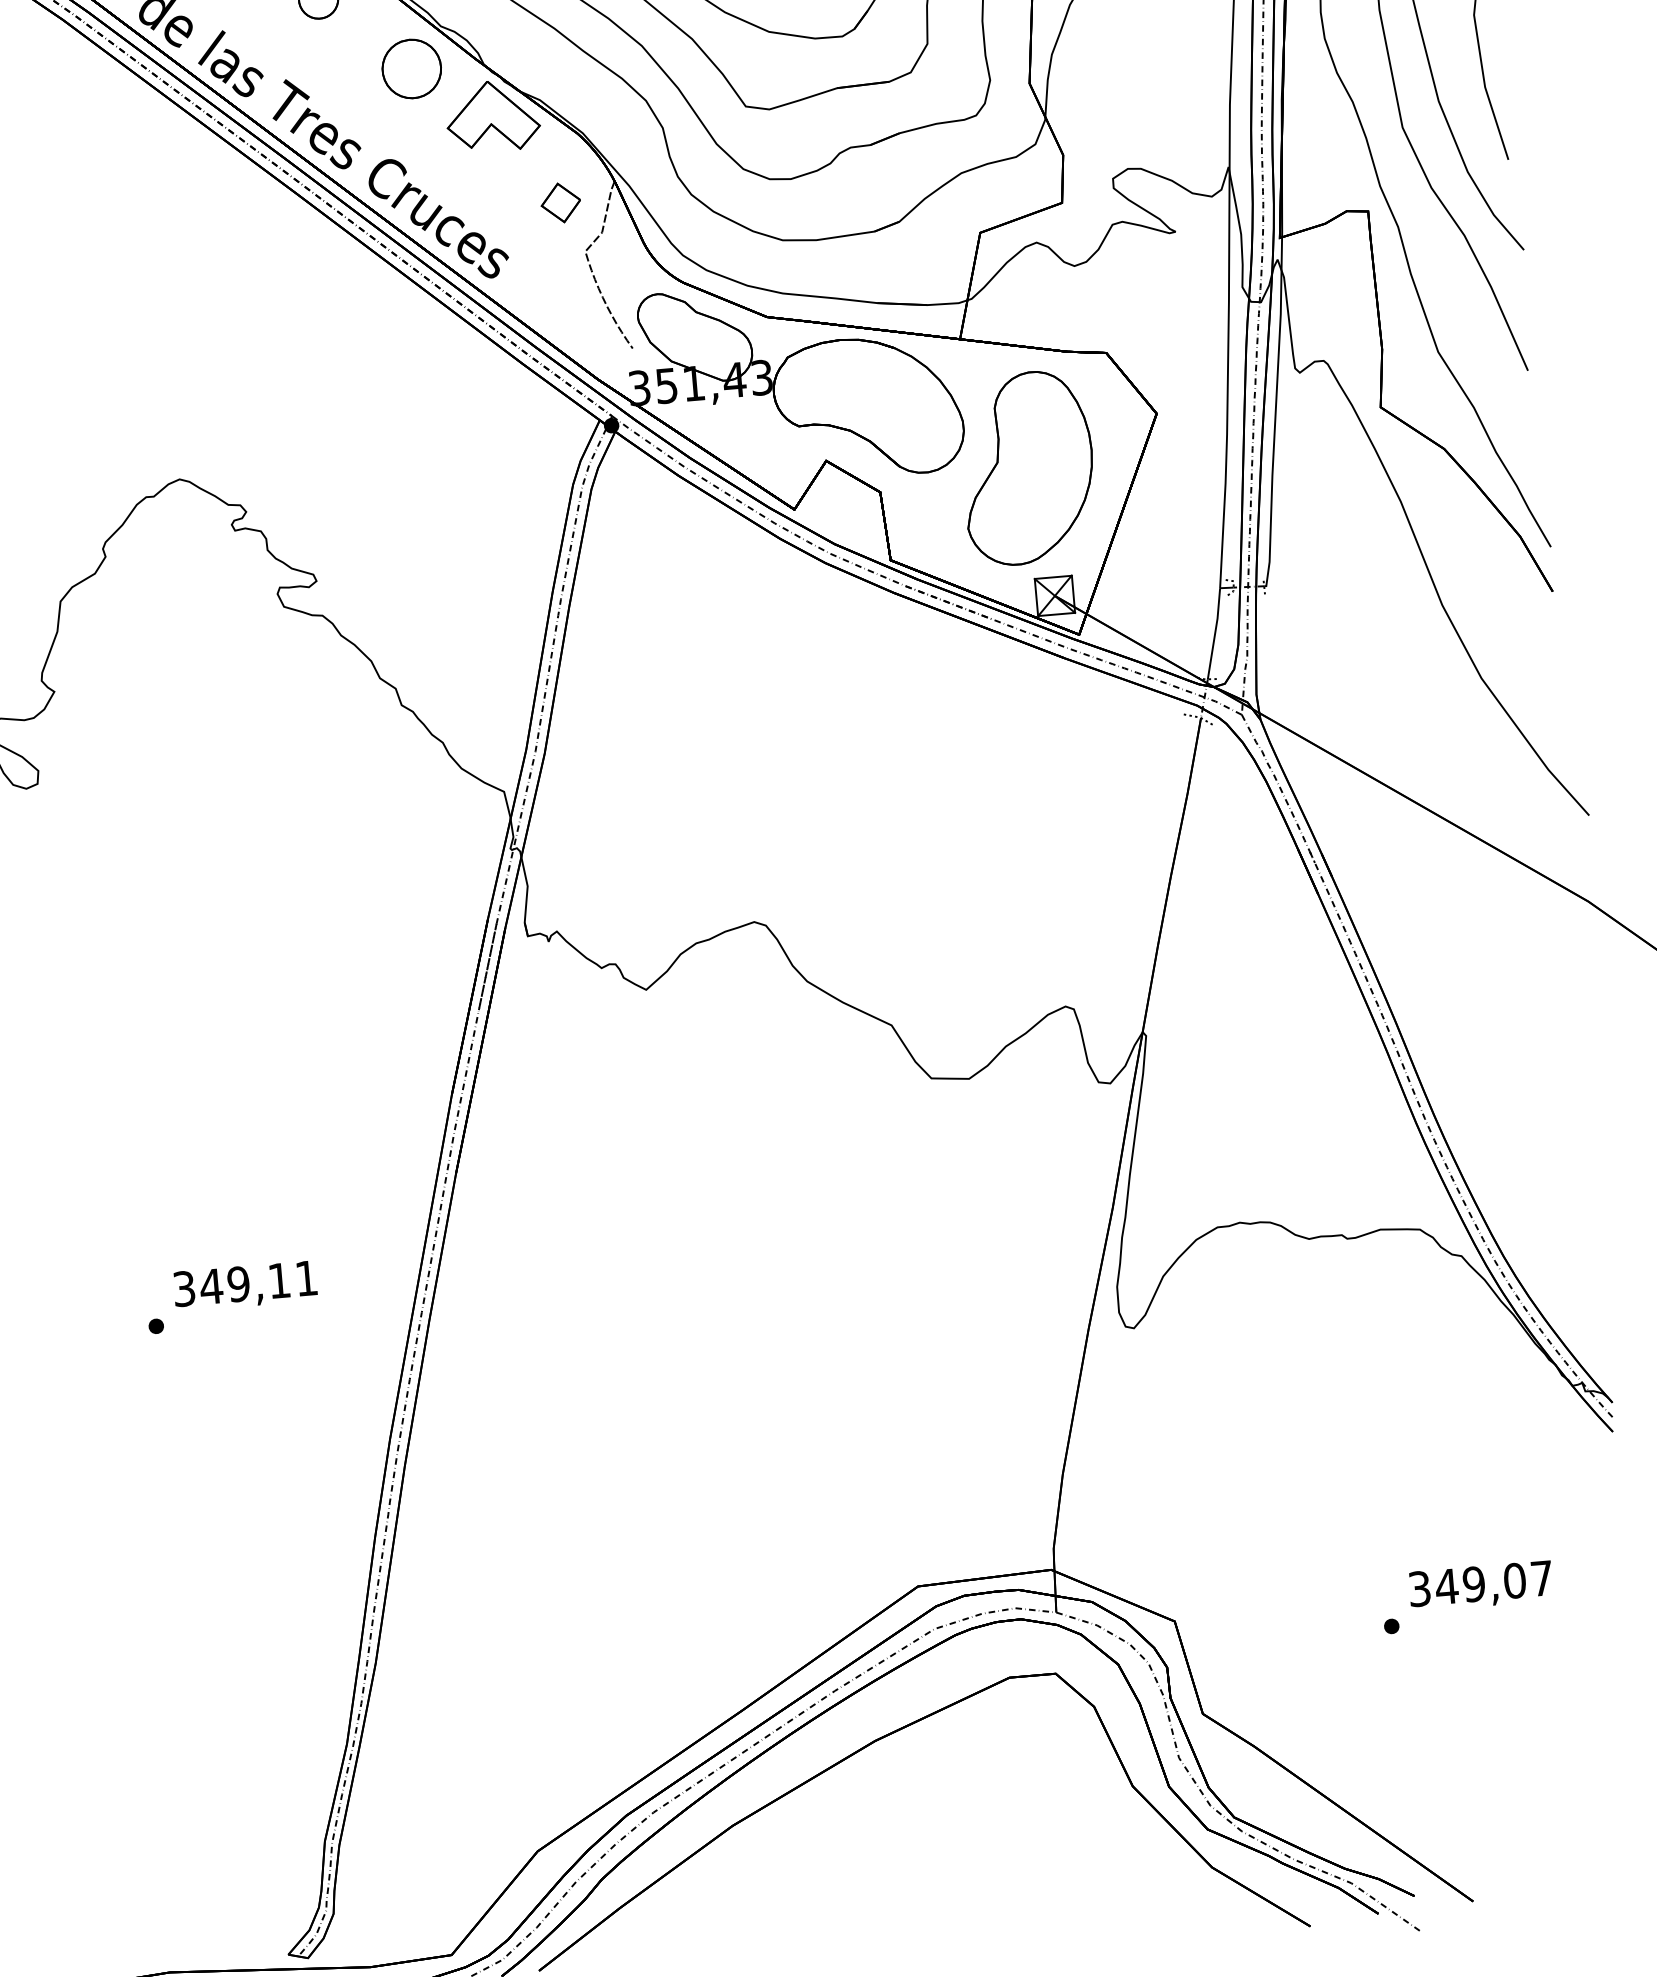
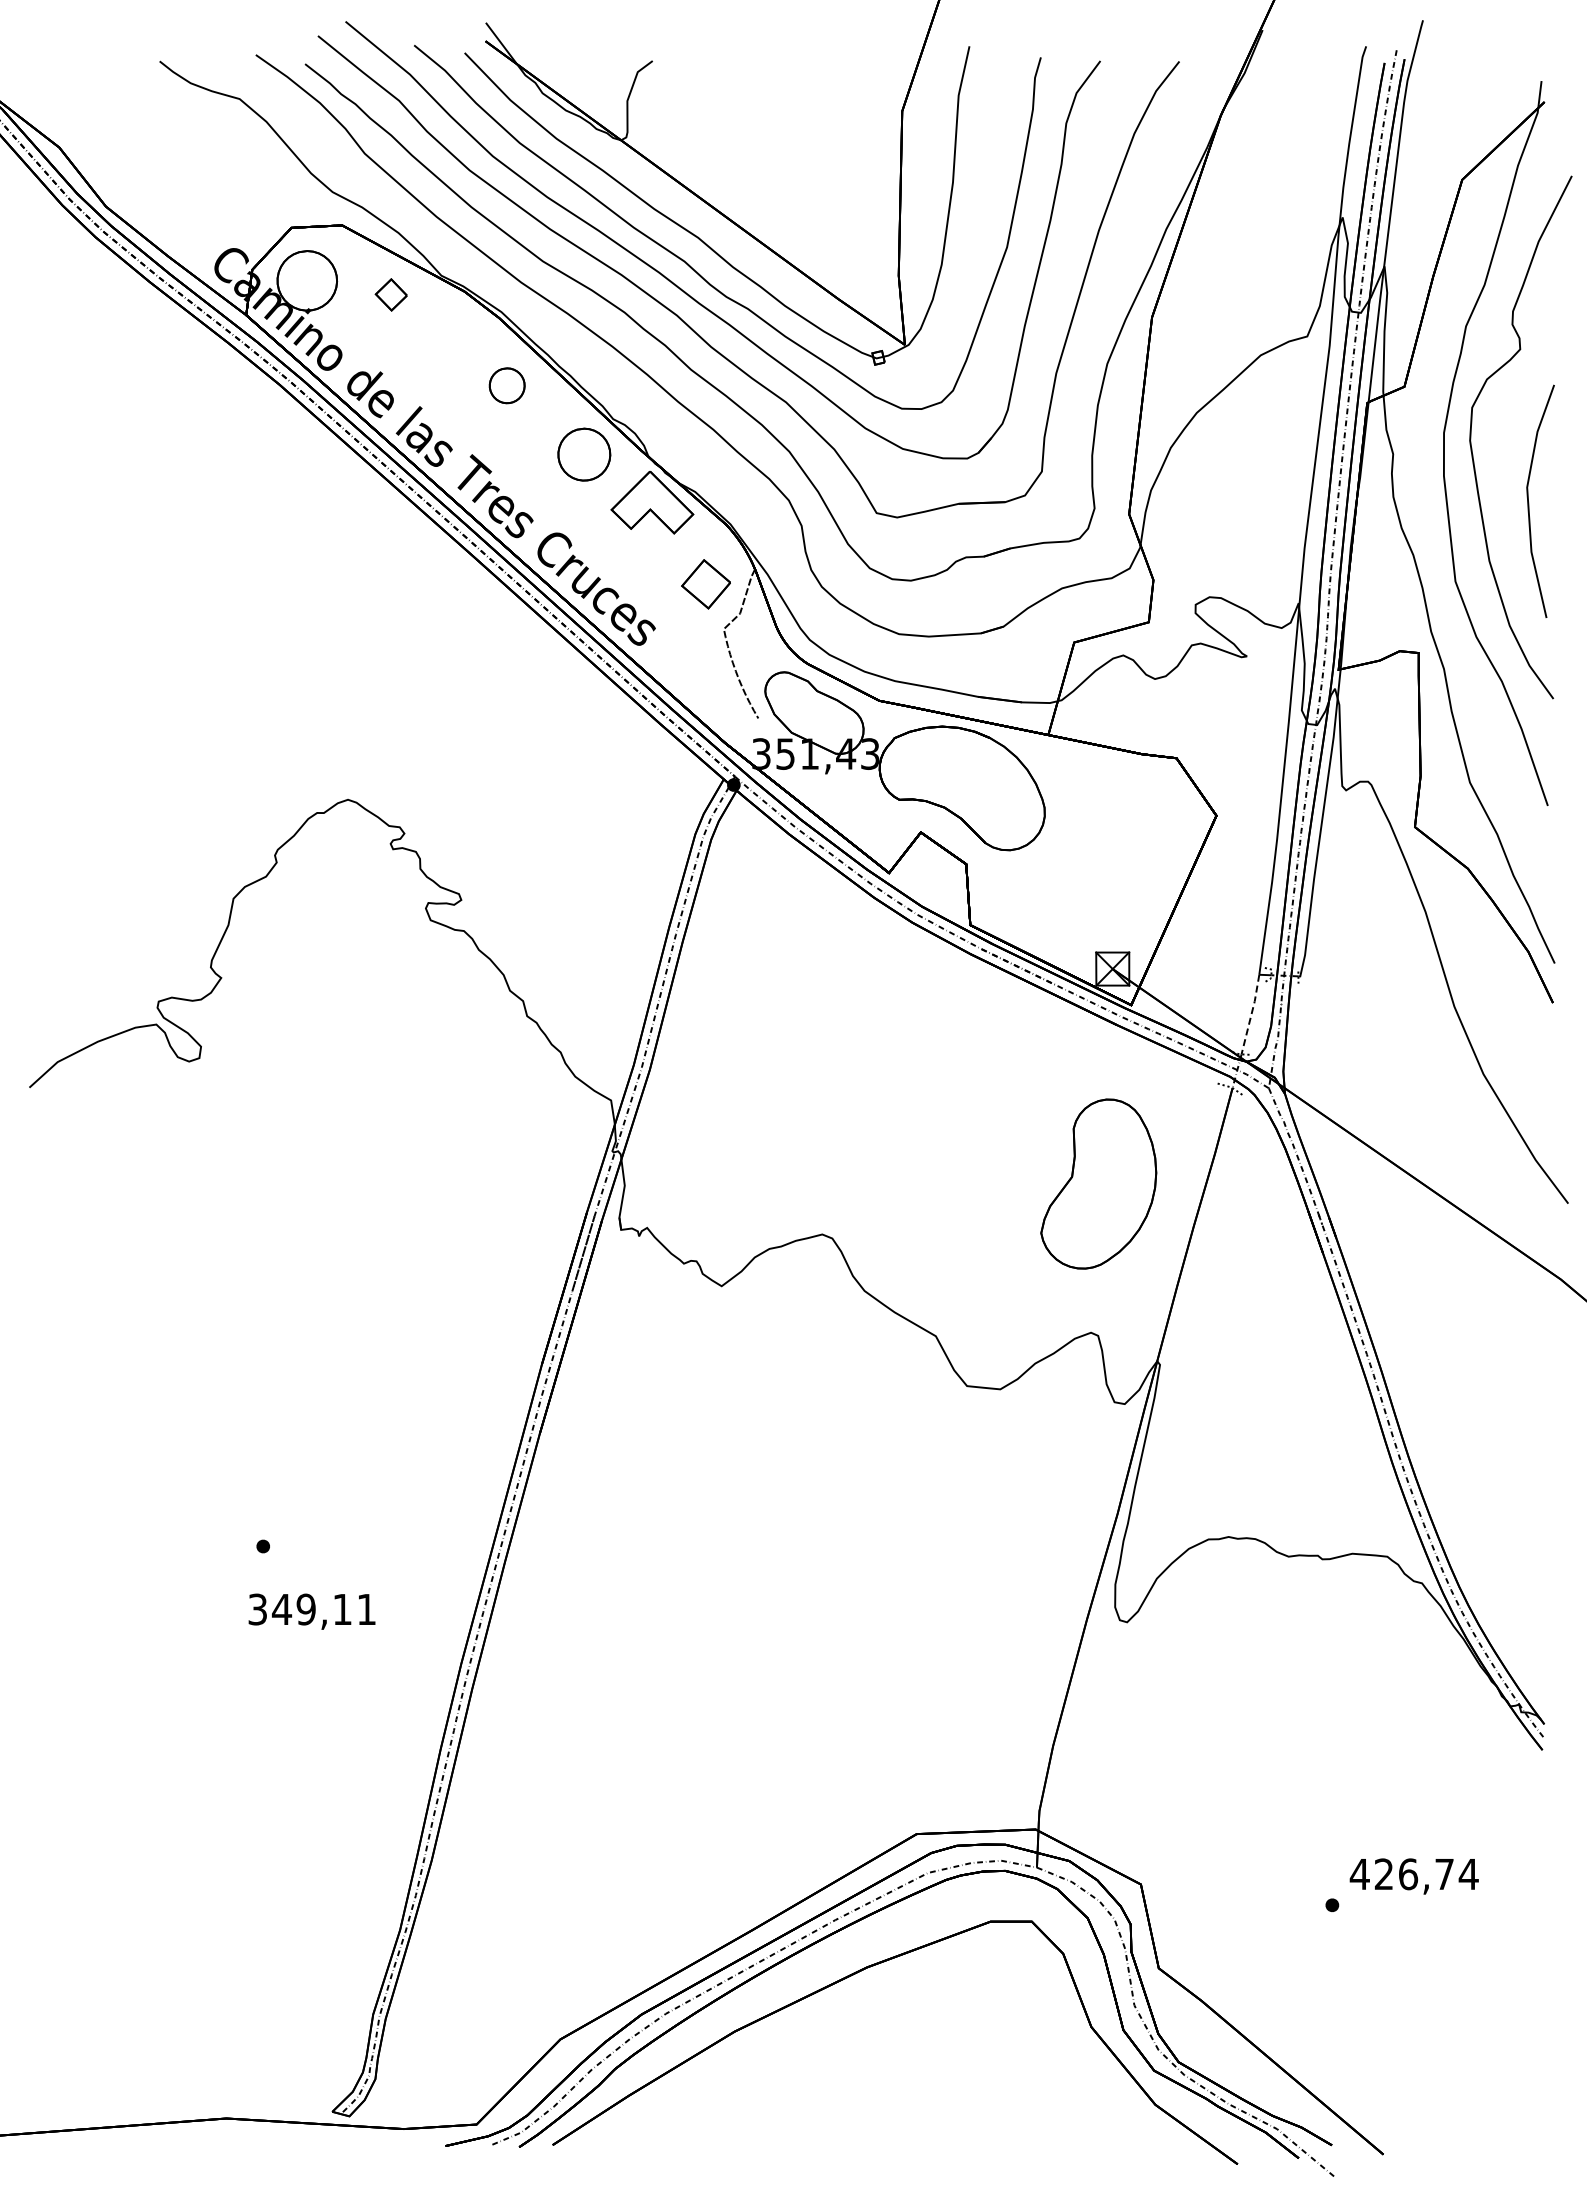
part: (560, 203) -> (705, 584), size x1.4
part: (1027, 467) -> (1098, 1183), moved
line: (1215, 632) -> (1251, 1013), solid -> dashed
text: (244, 1285) -> (311, 1611), moved
text: (1479, 1584) -> (1413, 1874), 349,07 -> 426,74

